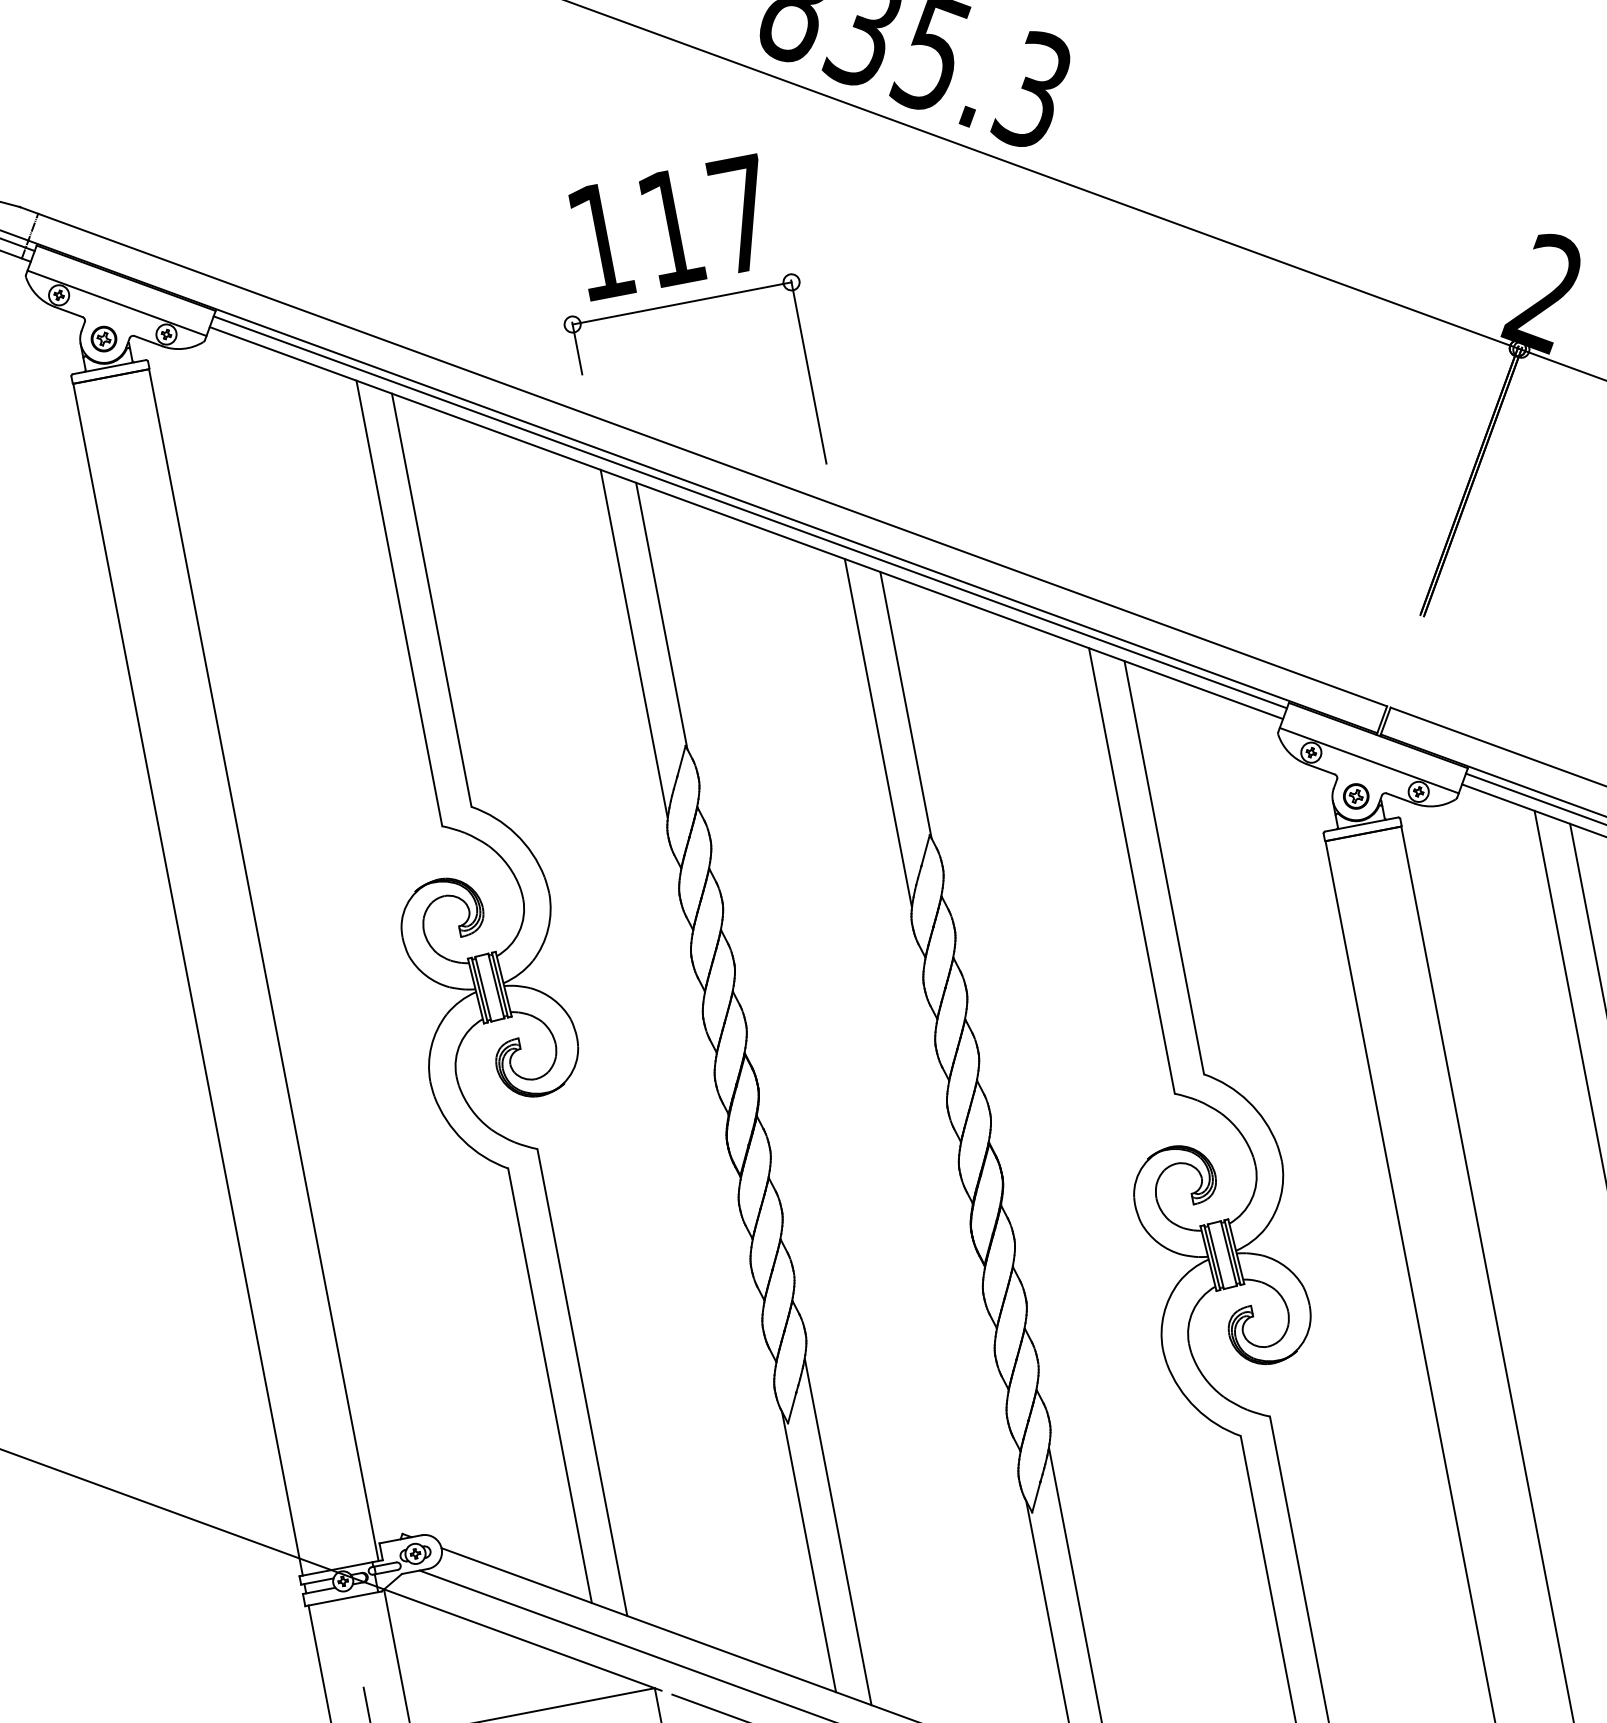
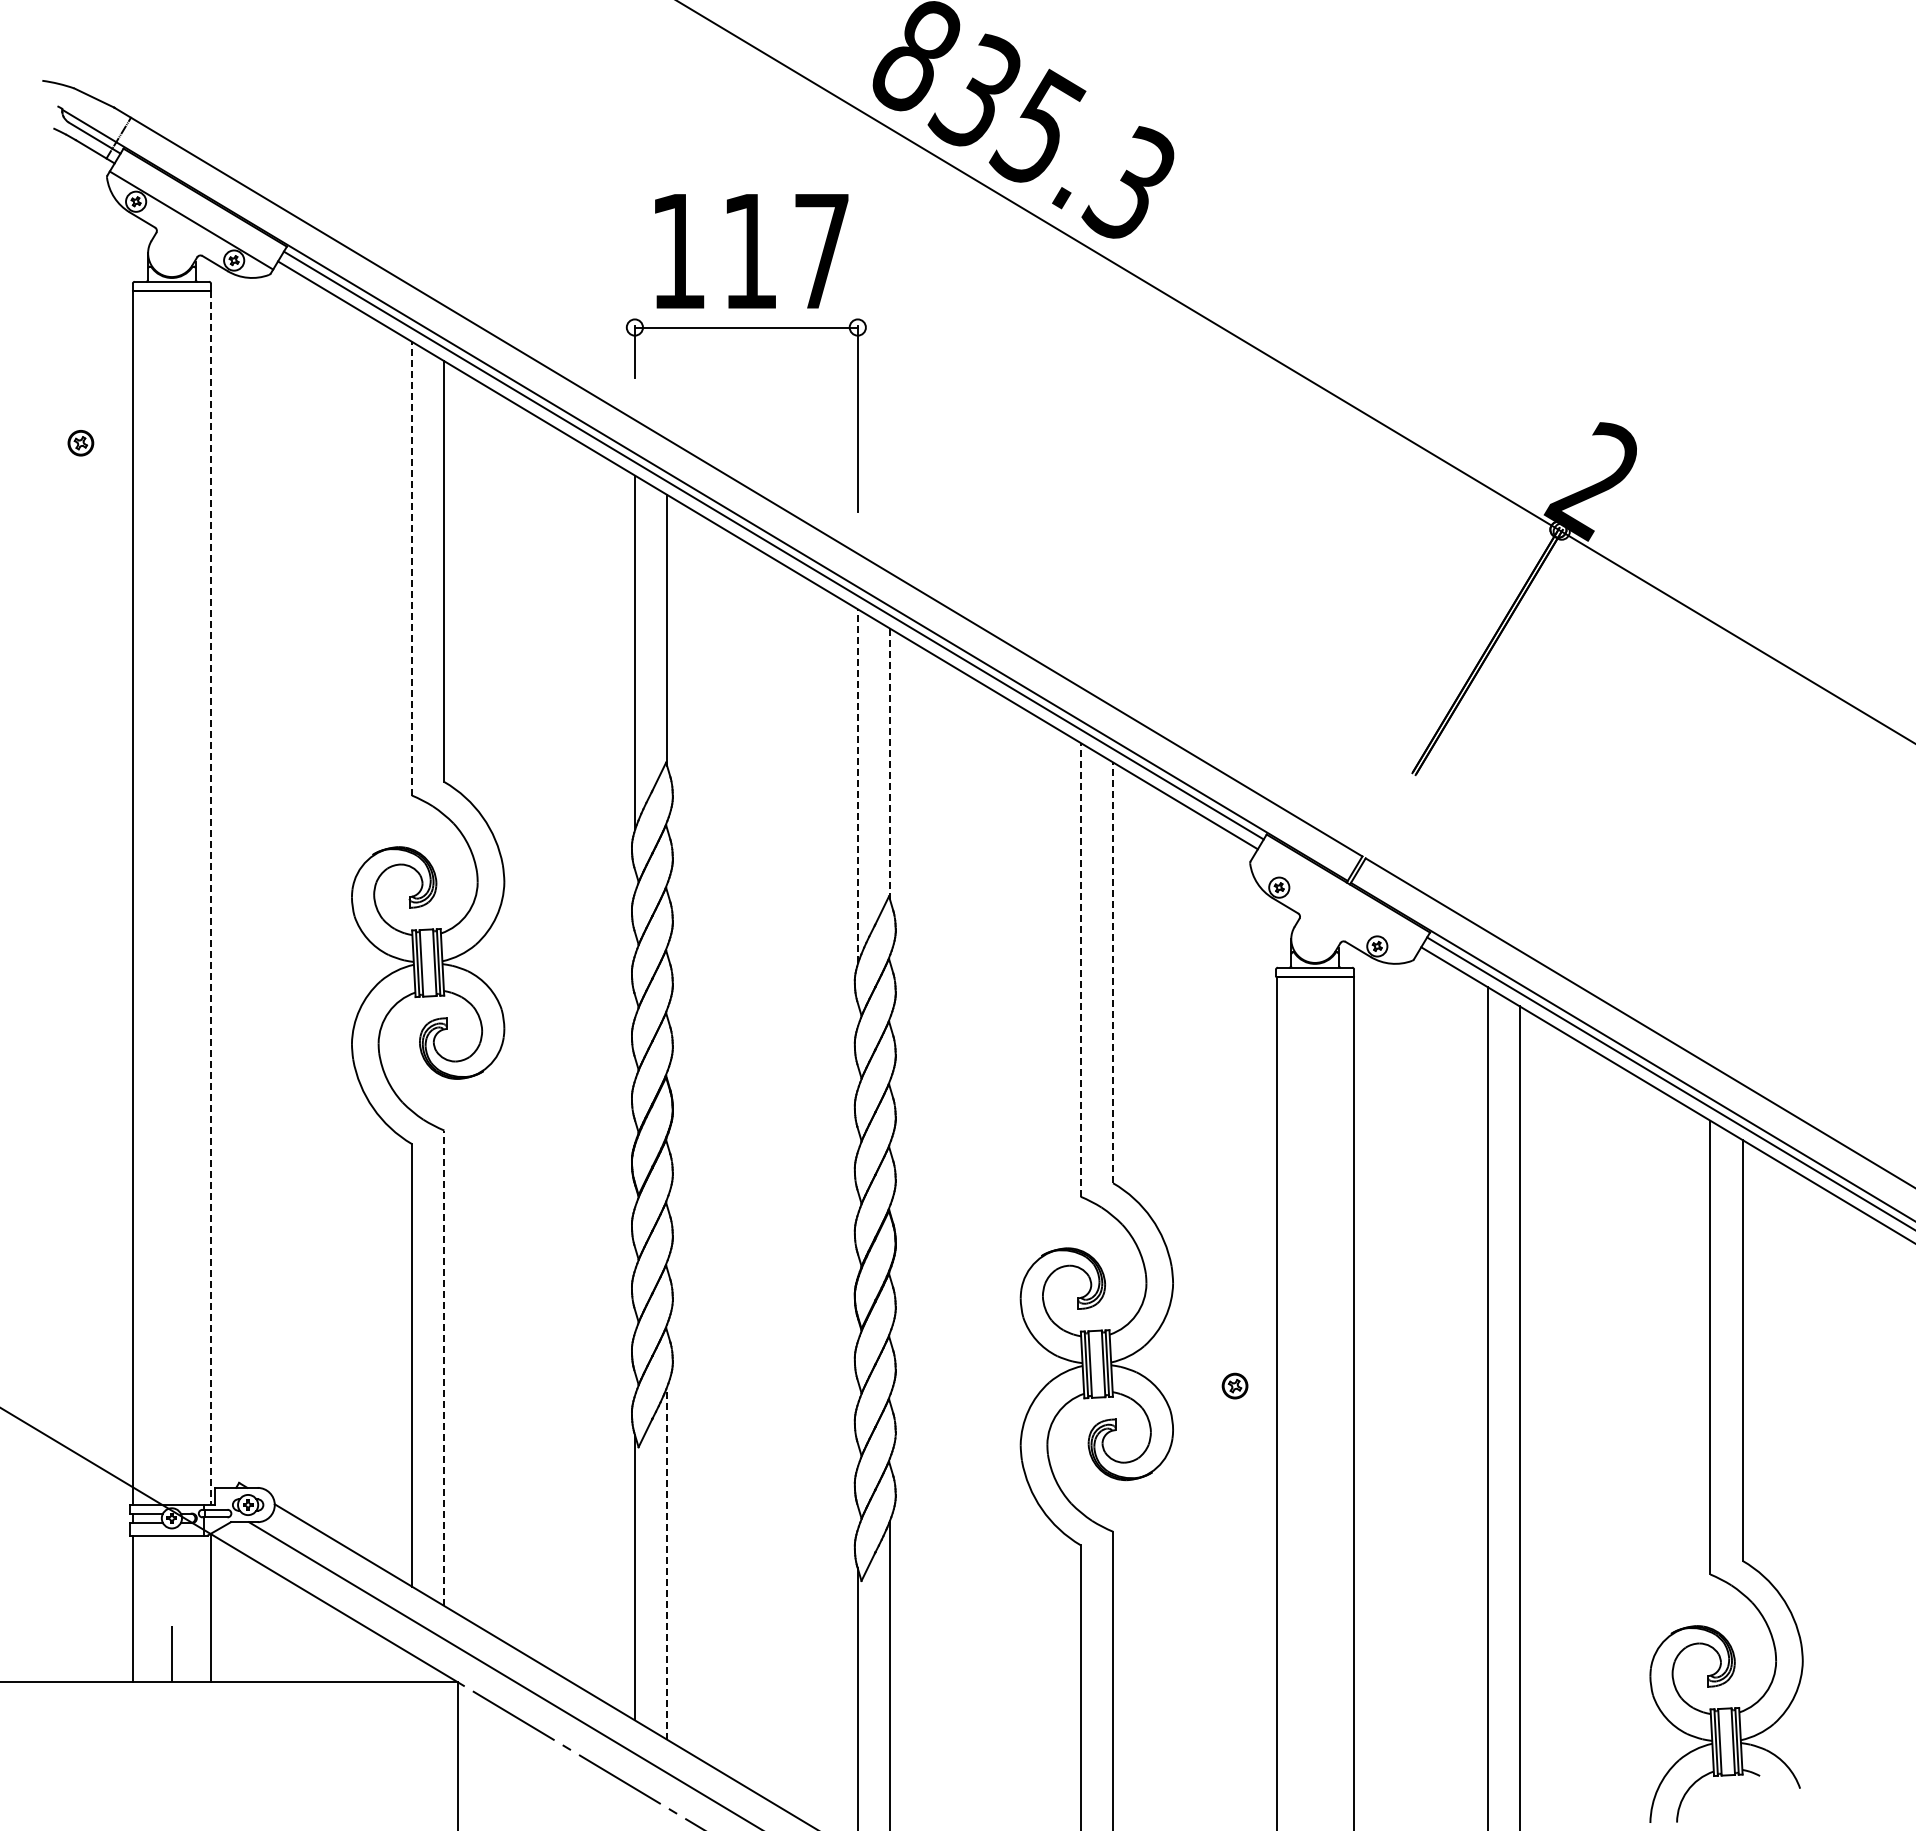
part: (103, 339) -> (80, 443), moved
line: (398, 603) -> (411, 568), solid -> dashed
line: (906, 705) -> (890, 764), solid -> dashed
line: (878, 733) -> (857, 786), solid -> dashed
line: (1369, 760) -> (1334, 906), removed
part: (1355, 795) -> (1234, 1385), moved
line: (1164, 867) -> (1113, 972), solid -> dashed
line: (1131, 870) -> (1080, 969), solid -> dashed
line: (263, 965) -> (210, 898), solid -> dashed
line: (582, 1382) -> (444, 1368), solid -> dashed
line: (838, 1532) -> (667, 1563), solid -> dashed

